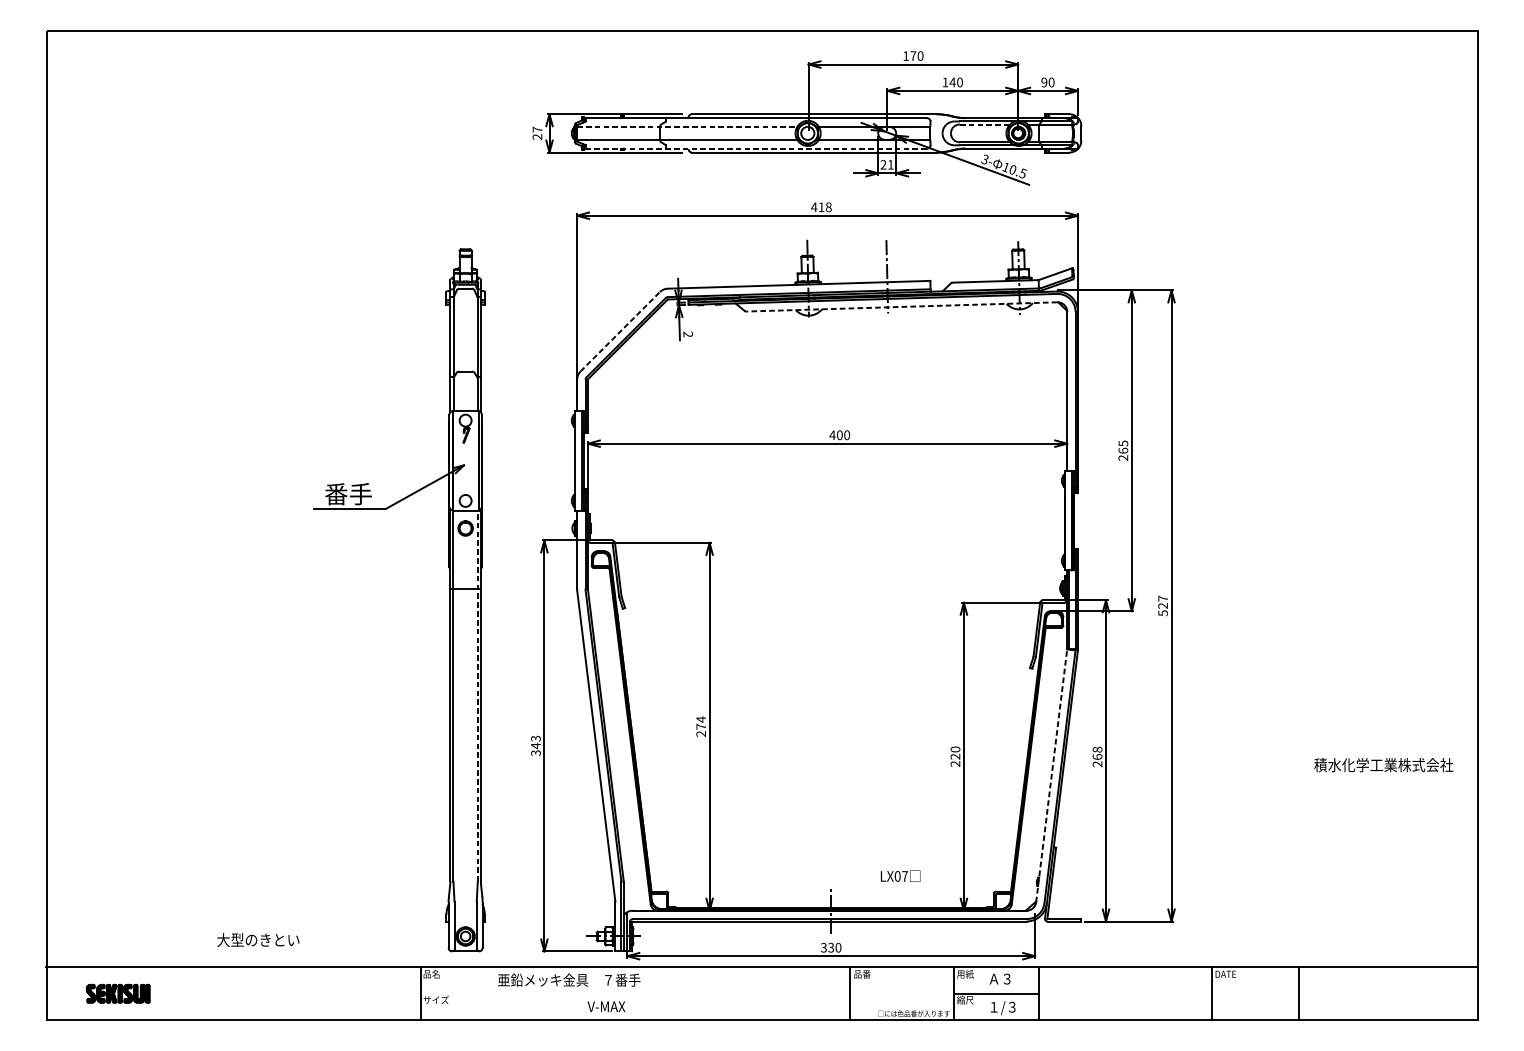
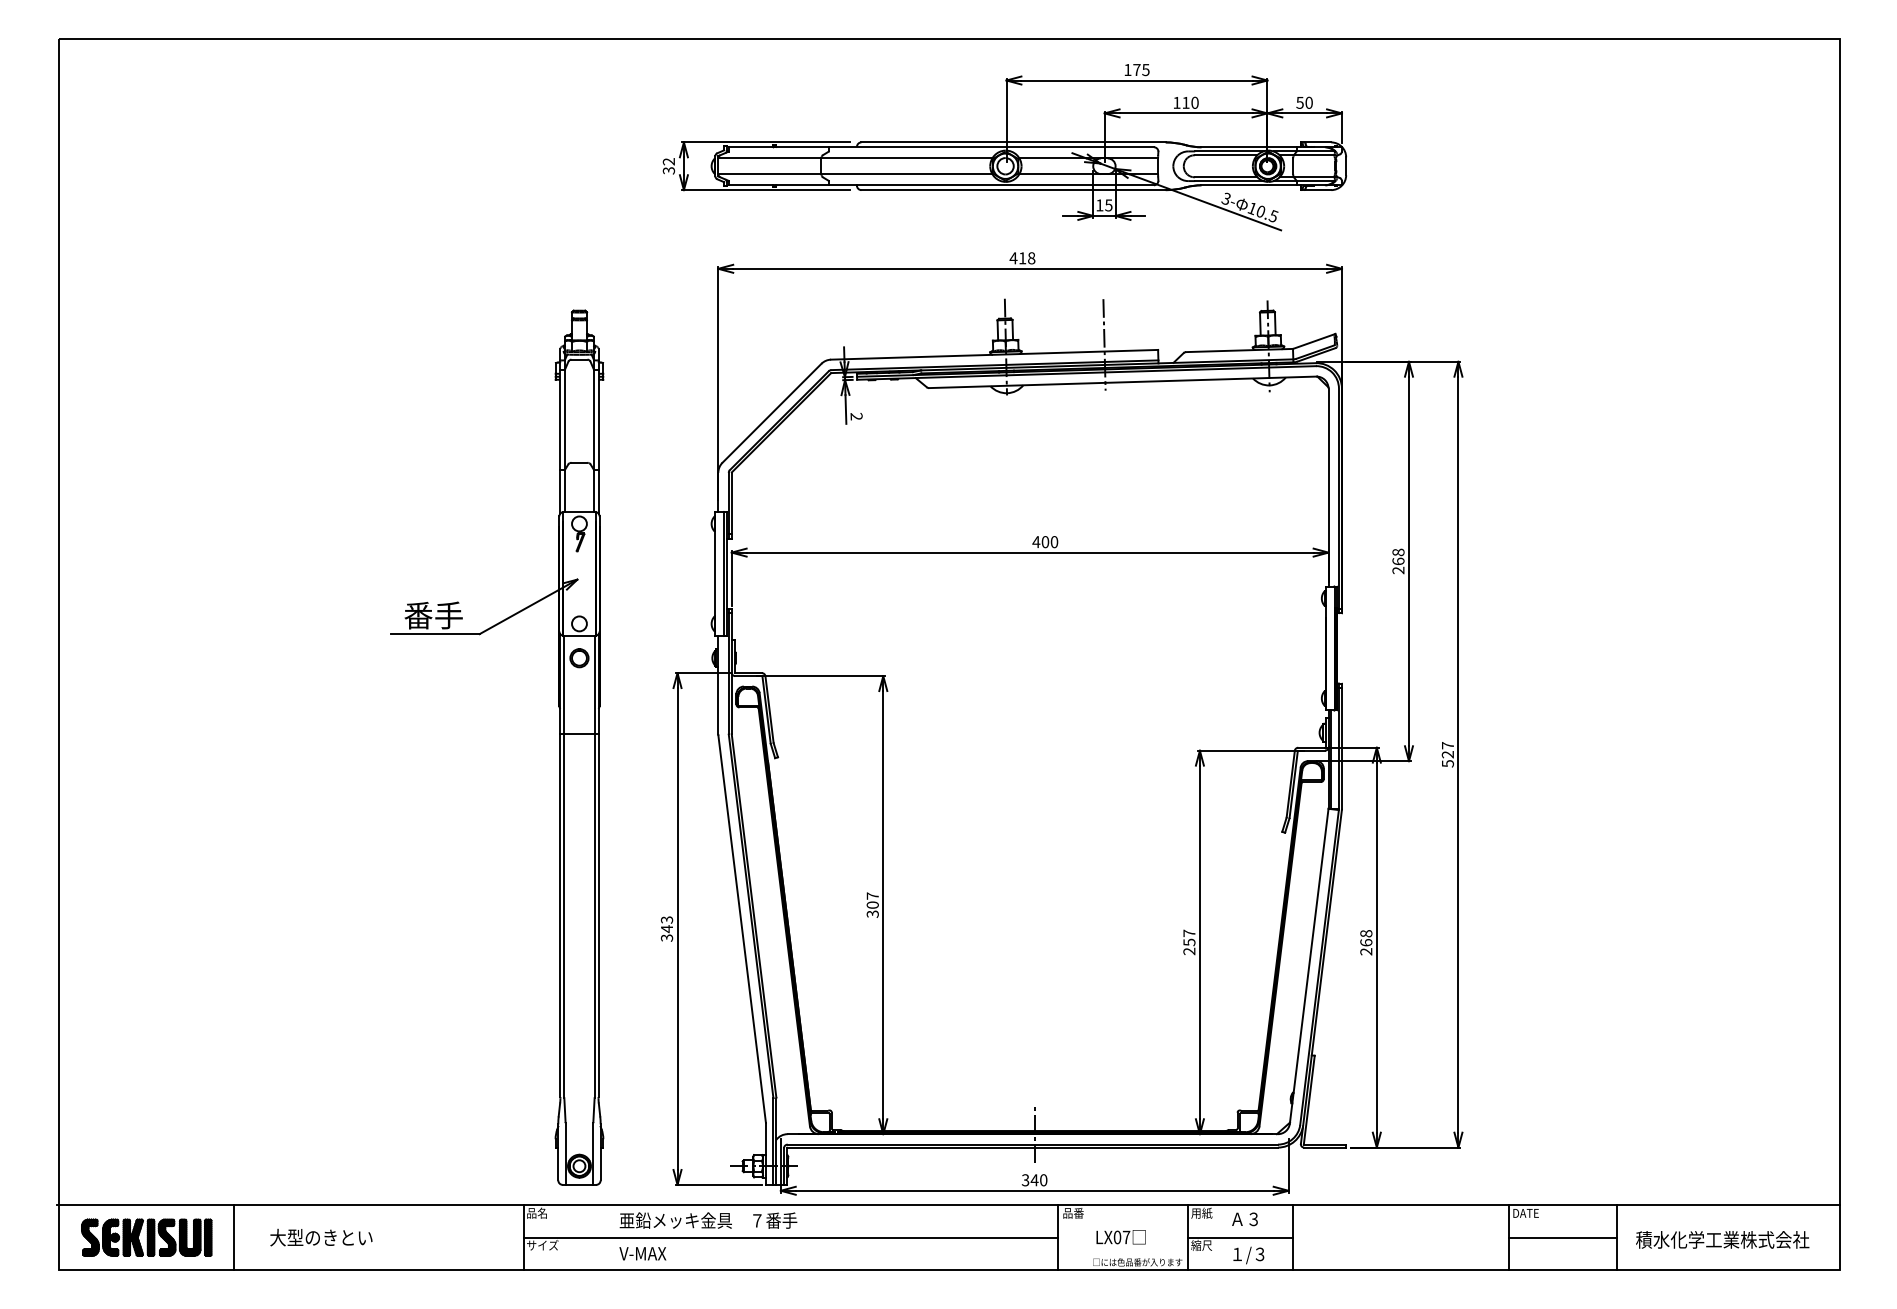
text: (920, 55) -> (1145, 69), 170 -> 175
text: (952, 82) -> (1185, 102), 140 -> 110
text: (1043, 82) -> (1299, 102), 90 -> 50
line: (985, 124) -> (1226, 155), dashed -> solid
line: (687, 127) -> (855, 158), dashed -> solid
text: (537, 133) -> (668, 166), 27 -> 32
line: (756, 148) -> (941, 185), dashed -> solid
text: (887, 164) -> (1104, 205), 21 -> 15
line: (901, 307) -> (1122, 382), dashed -> solid
line: (620, 331) -> (772, 412), dashed -> solid
text: (1123, 443) -> (1398, 552), 265 -> 268
line: (477, 695) -> (594, 866), dashed -> solid
text: (700, 726) -> (872, 904), 274 -> 307
text: (955, 752) -> (1189, 937), 220 -> 257
text: (1383, 764) -> (1722, 1239), moved
line: (1051, 776) -> (1309, 966), dashed -> solid
text: (900, 876) -> (1120, 1237), moved
text: (258, 939) -> (321, 1237), moved
text: (831, 947) -> (1034, 1180), 330 -> 340
line: (187, 992) -> (233, 1236), added
part: (117, 993) -> (146, 1237), size x1.67
line: (635, 993) -> (790, 1237), added
line: (1255, 993) -> (1562, 1237), added
text: (606, 1006) -> (642, 1253), moved

